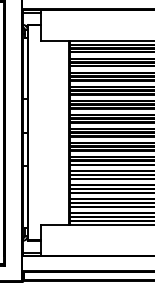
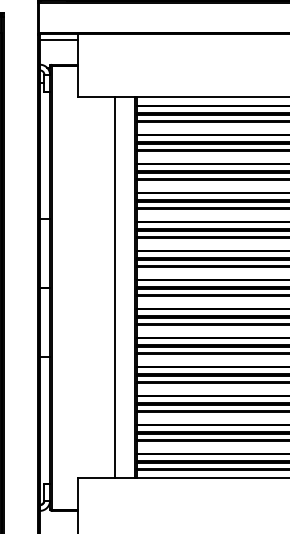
line: (58, 132) -> (113, 287), added

